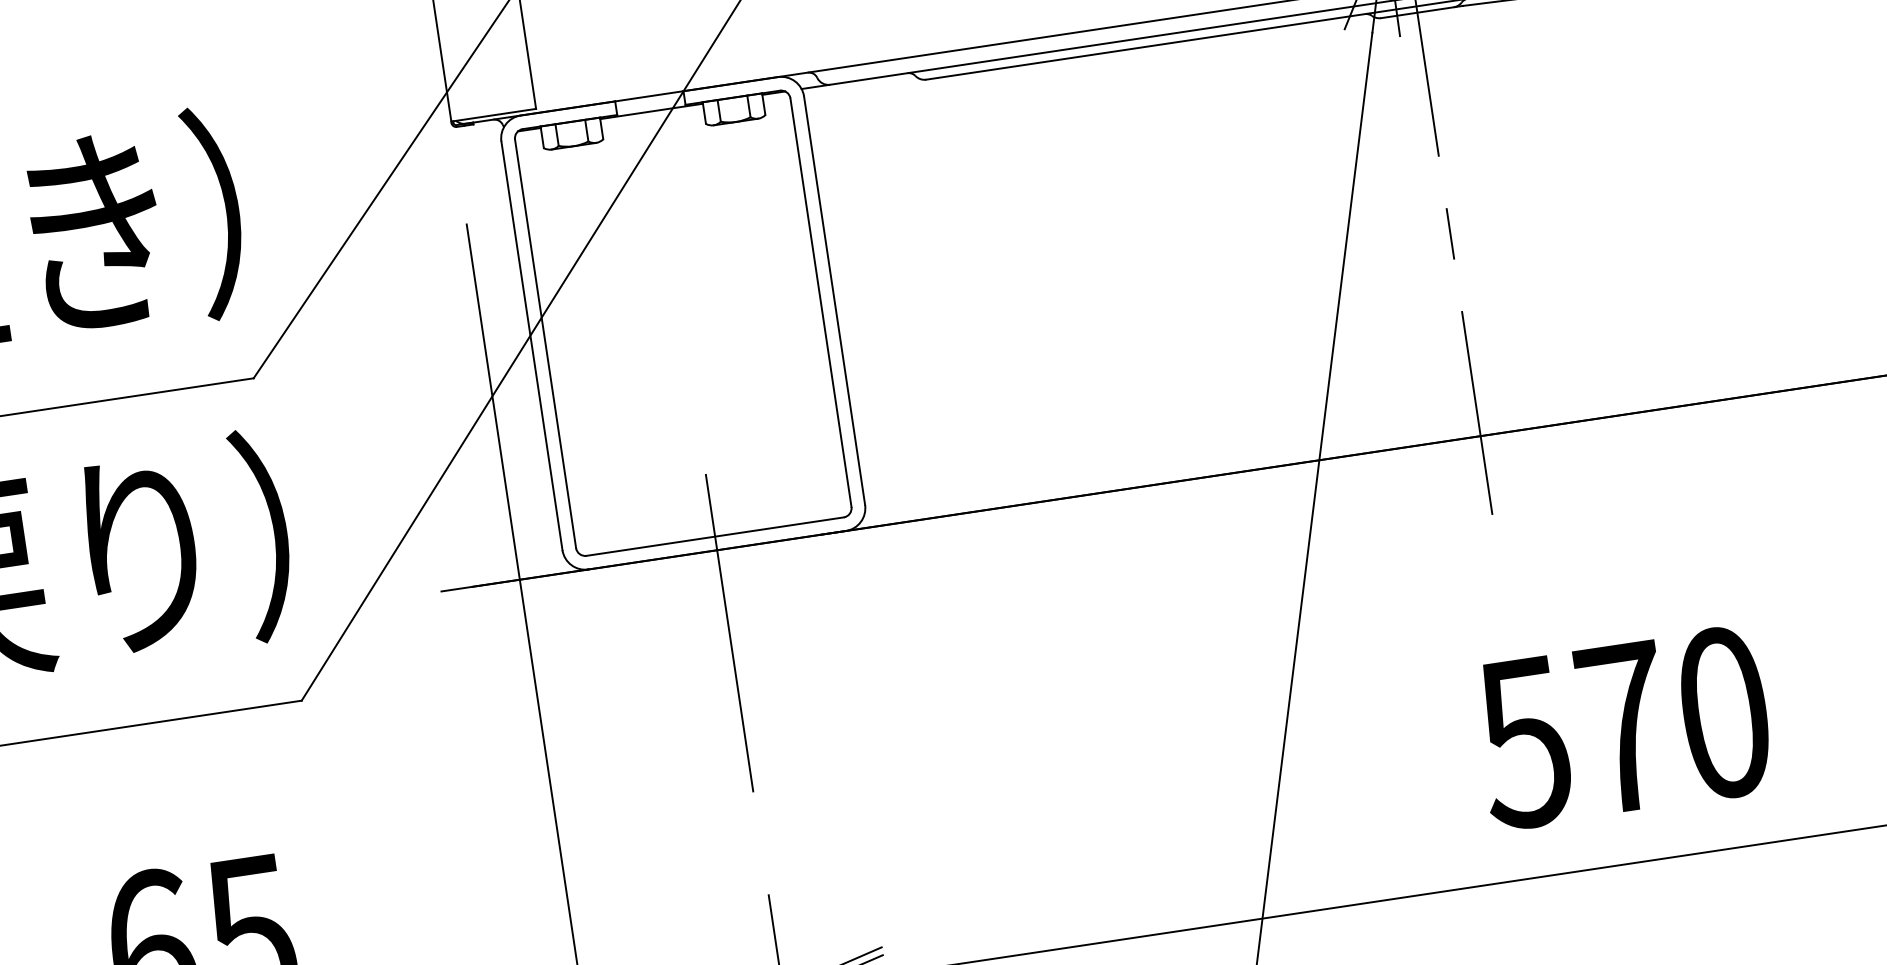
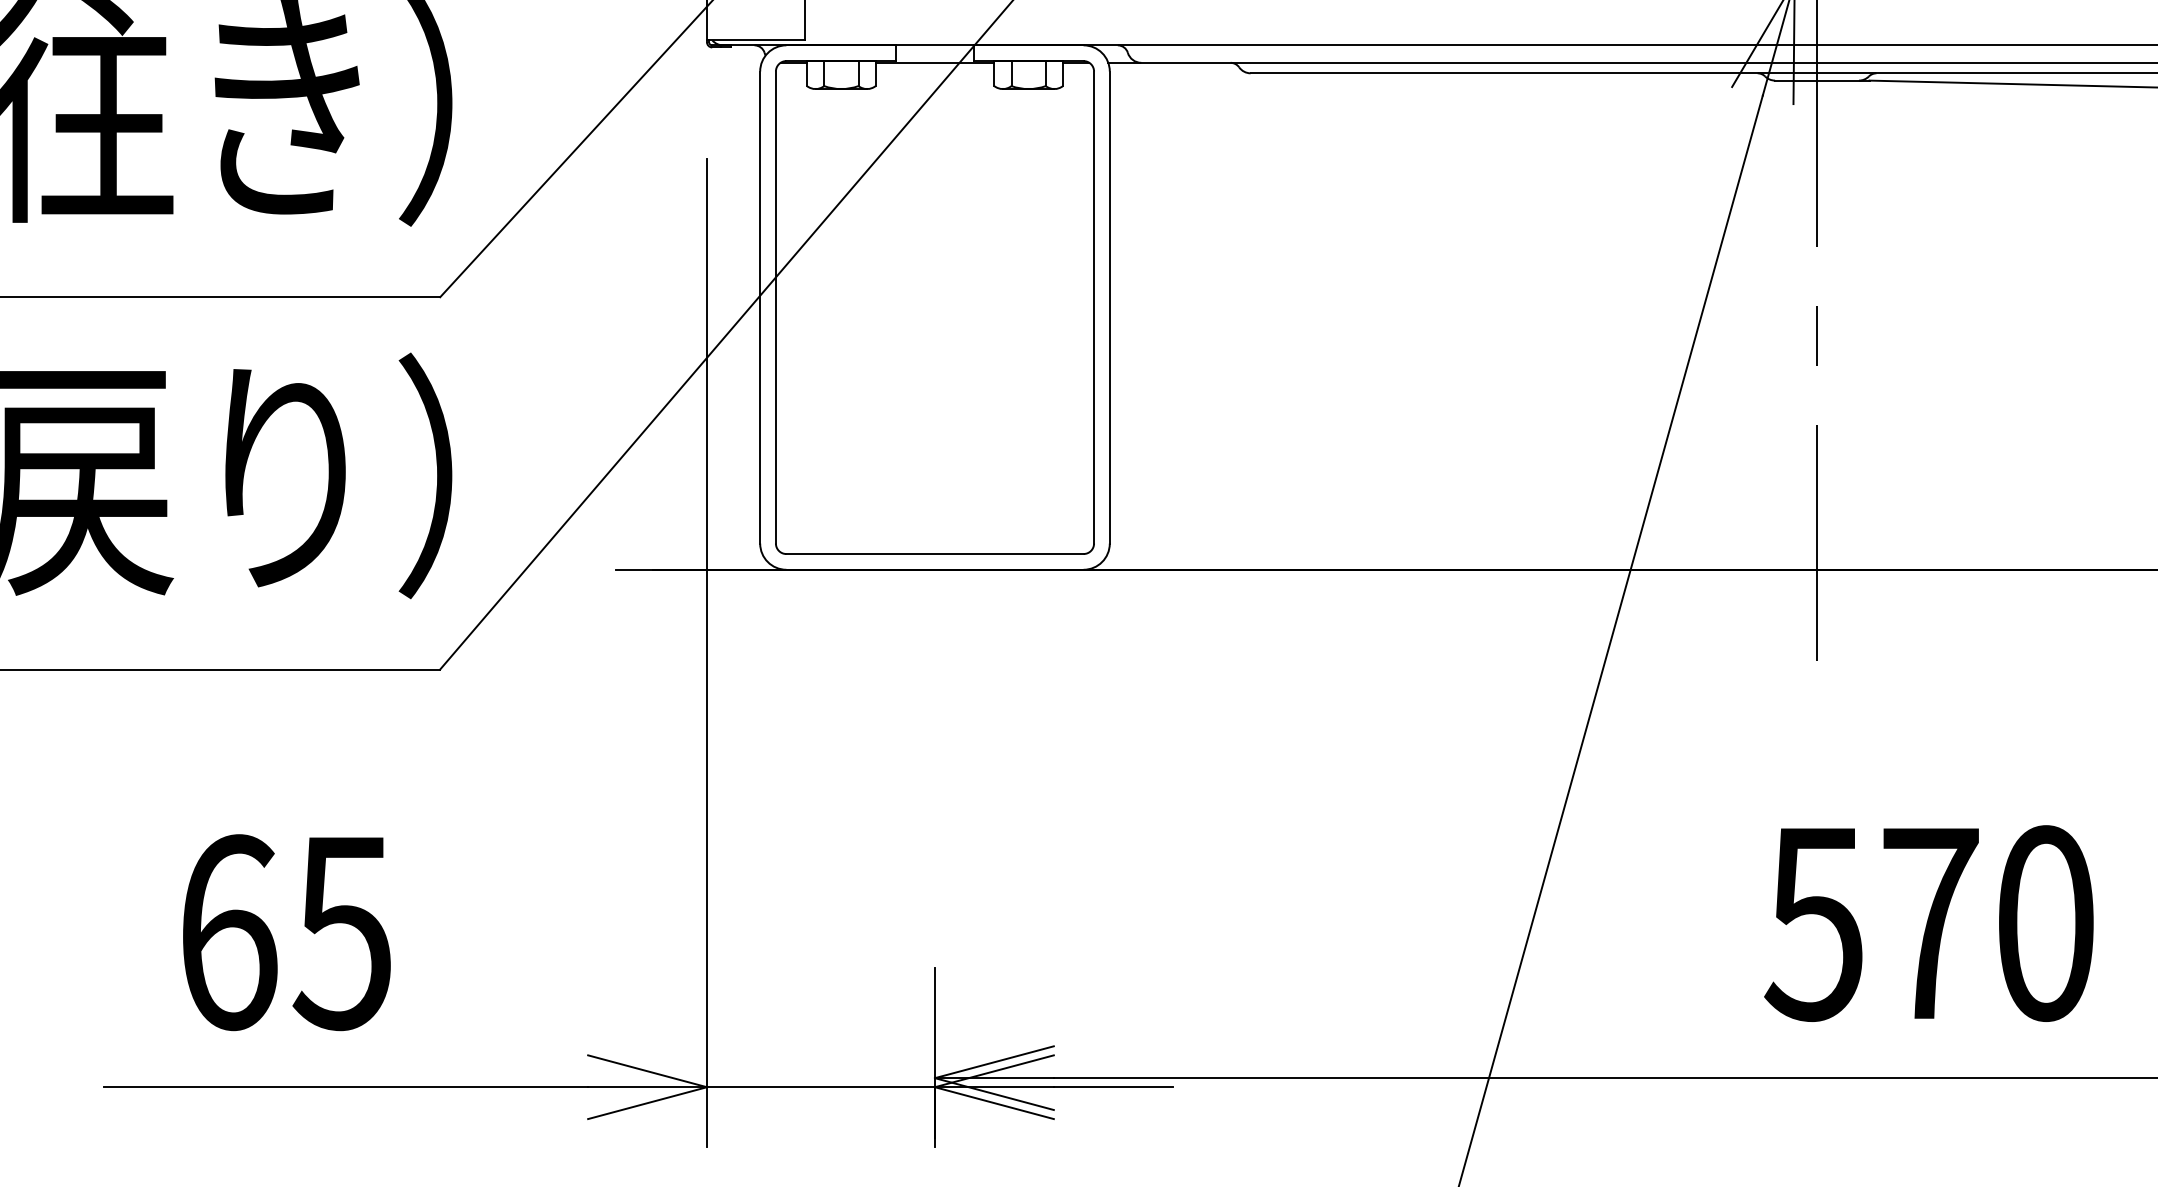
line: (730, 633) -> (935, 665), removed

